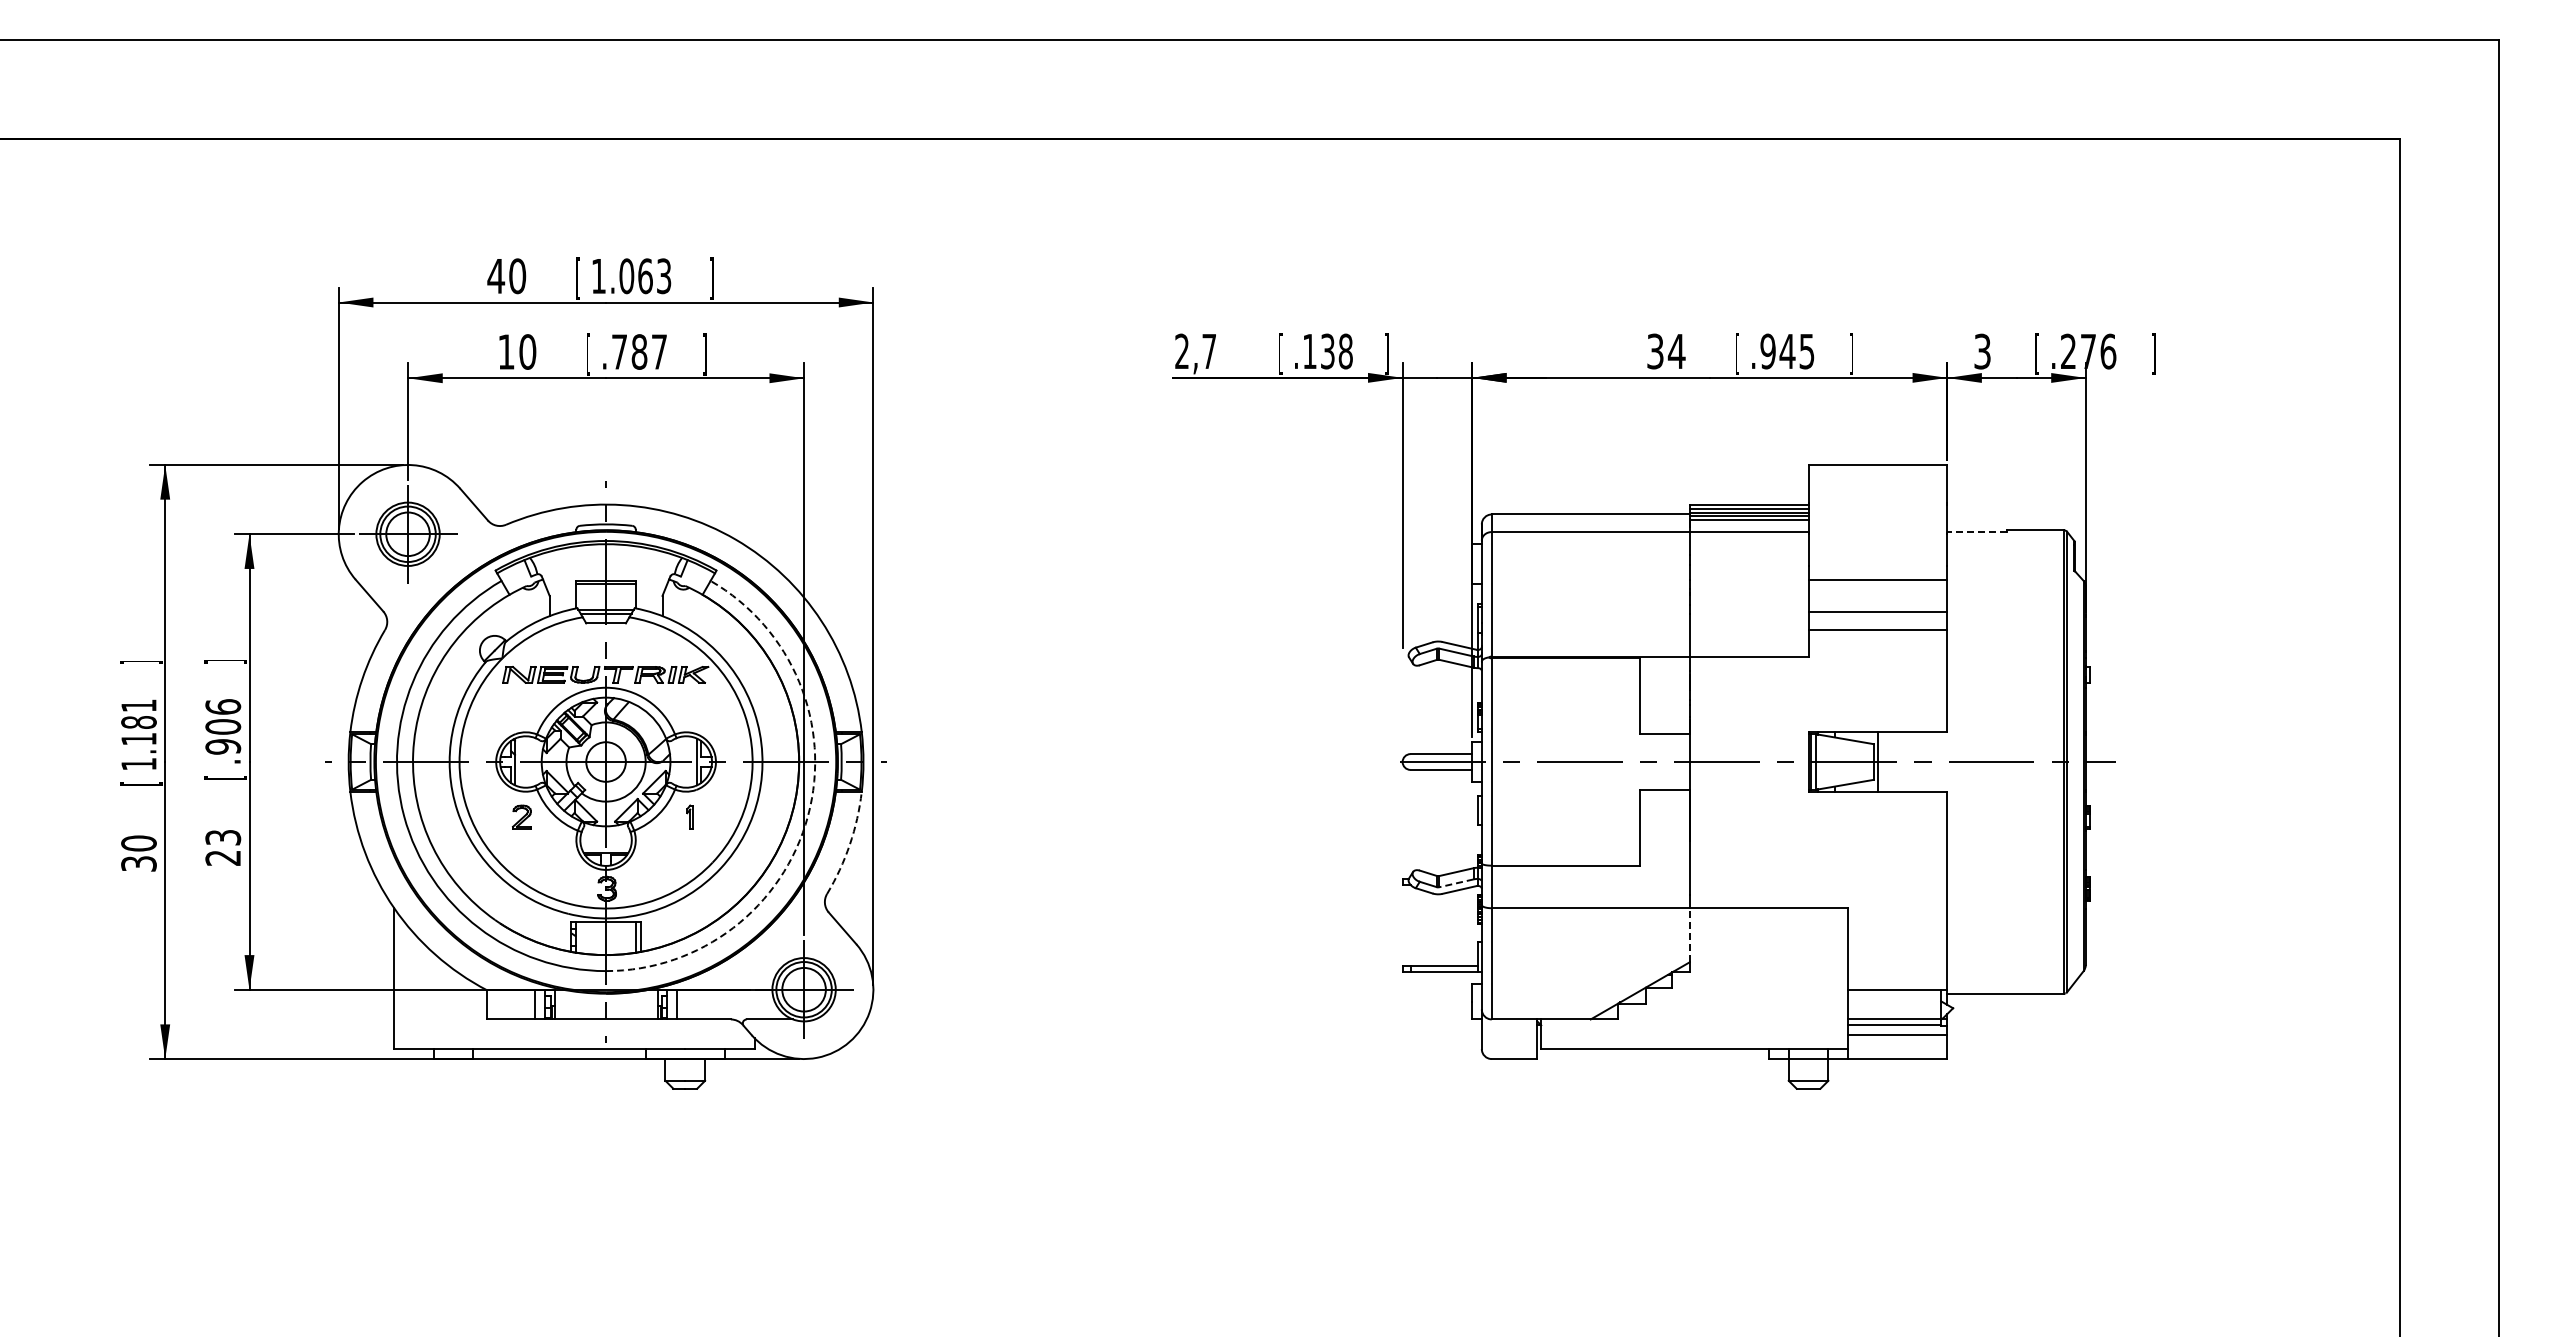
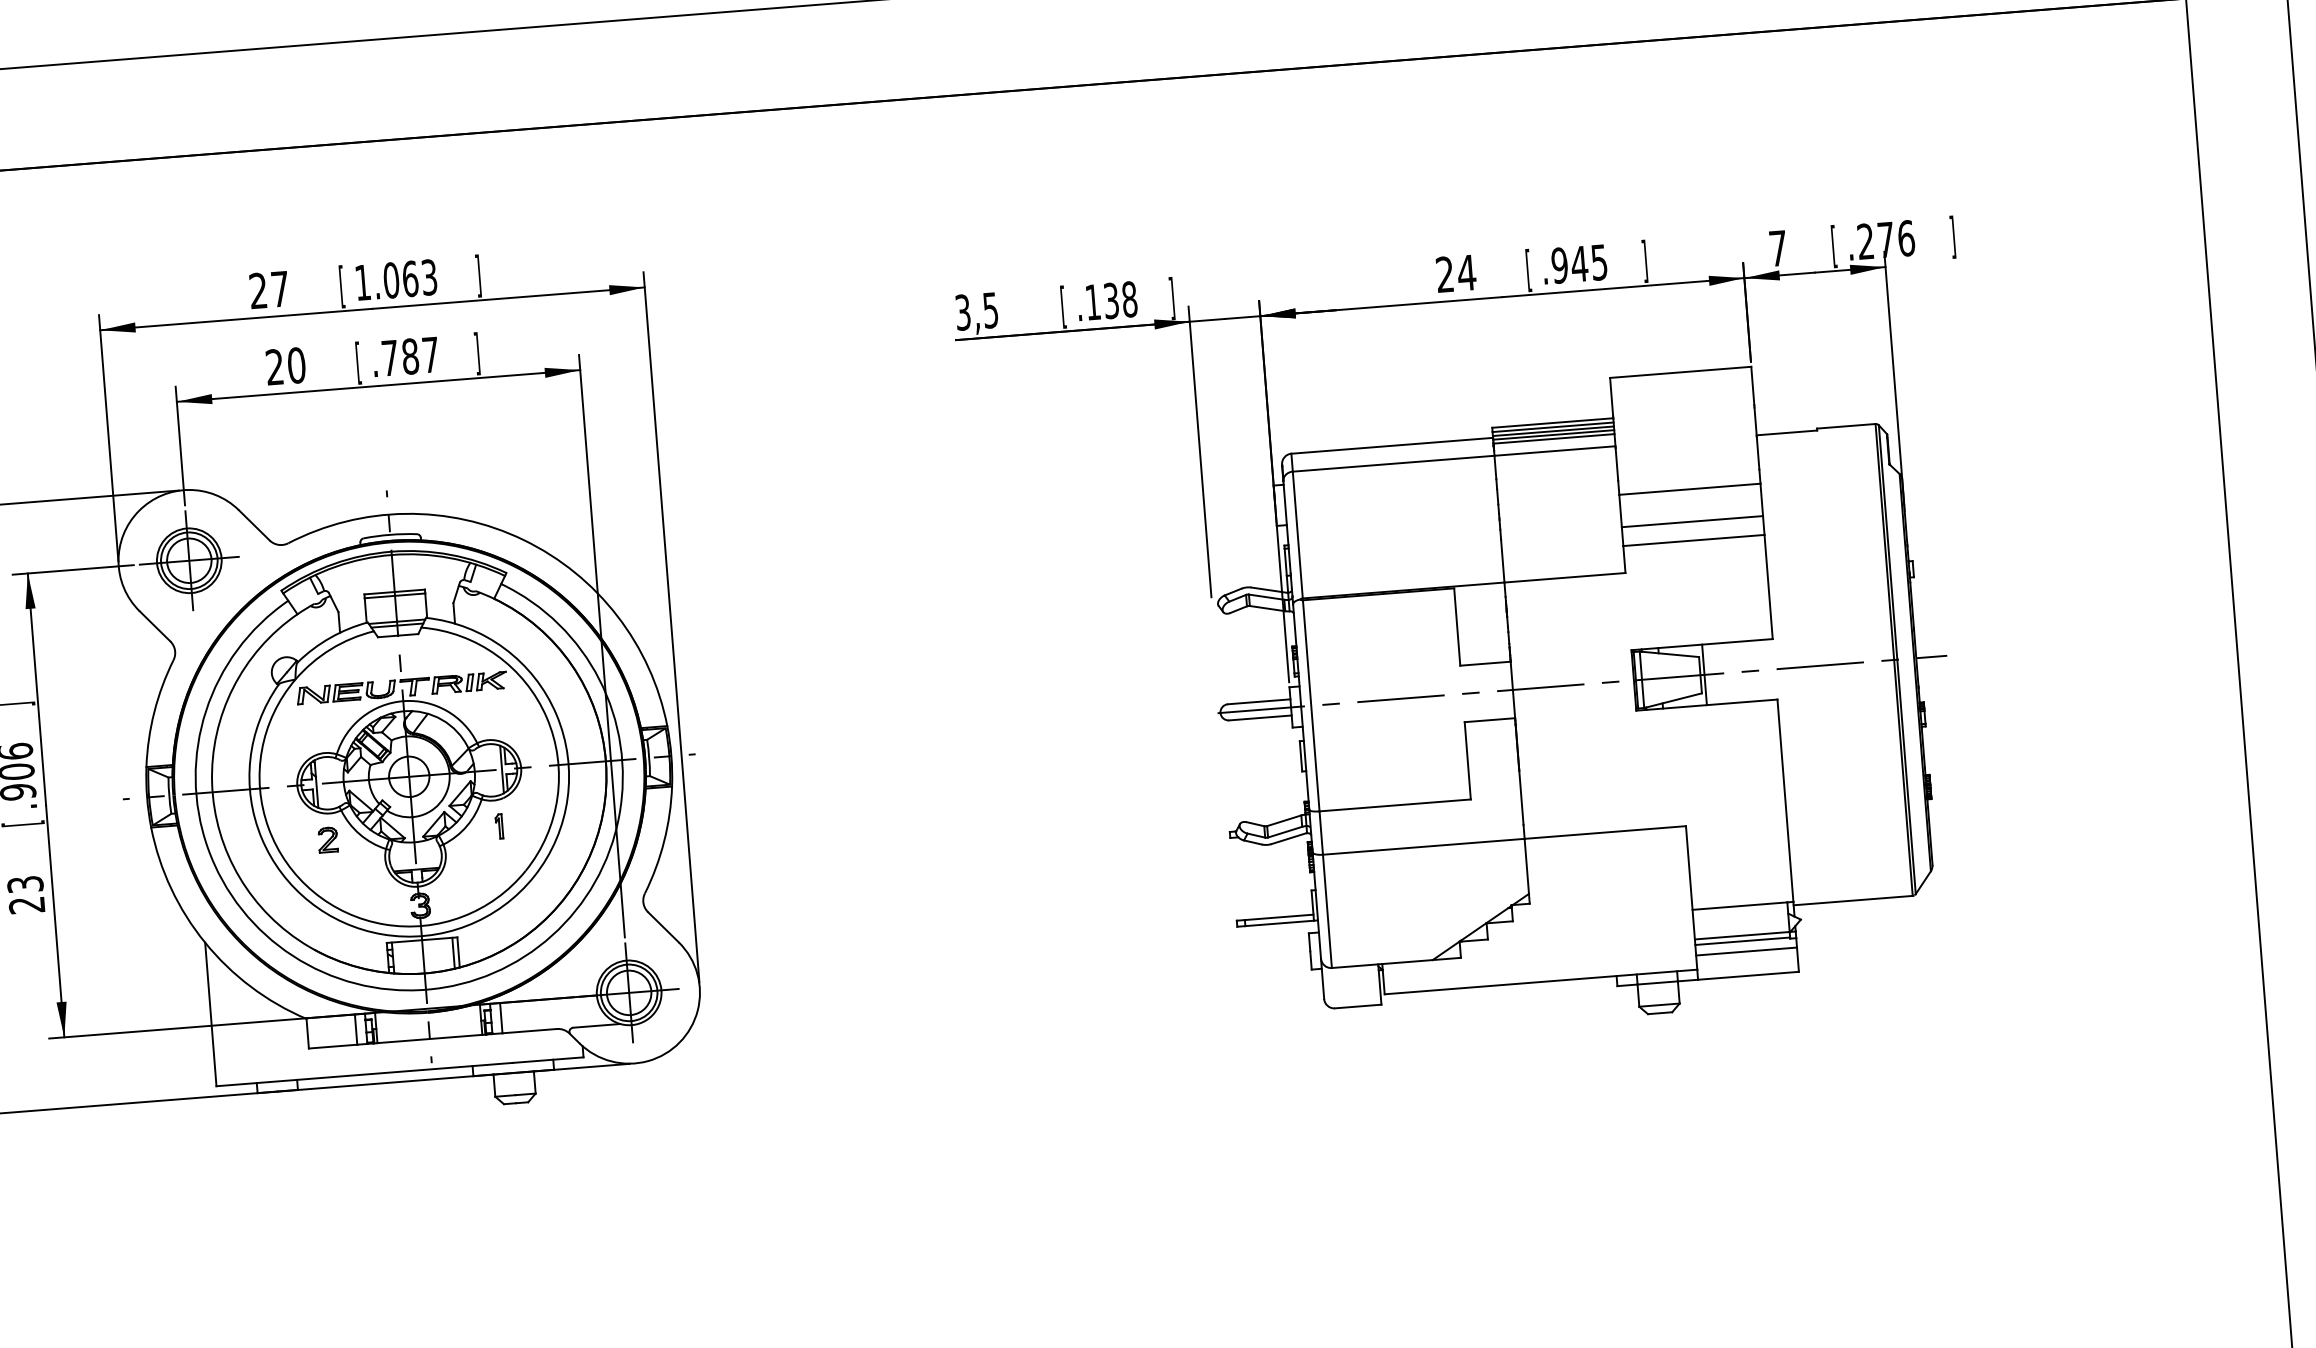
text: (506, 276) -> (268, 290), 40 -> 27
text: (506, 351) -> (274, 366), 10 -> 20
text: (1195, 351) -> (976, 311), 2,7 -> 3,5
text: (1655, 351) -> (1445, 274), 34 -> 24
text: (1982, 351) -> (1778, 248), 3 -> 7
line: (1976, 532) -> (1786, 433), dashed -> solid
arc: (808, 816) -> (619, 816), dashed -> solid
arc: (849, 844) -> (663, 841), dashed -> solid
line: (1456, 883) -> (1285, 832), dashed -> solid
line: (1689, 934) -> (1526, 865), dashed -> solid

